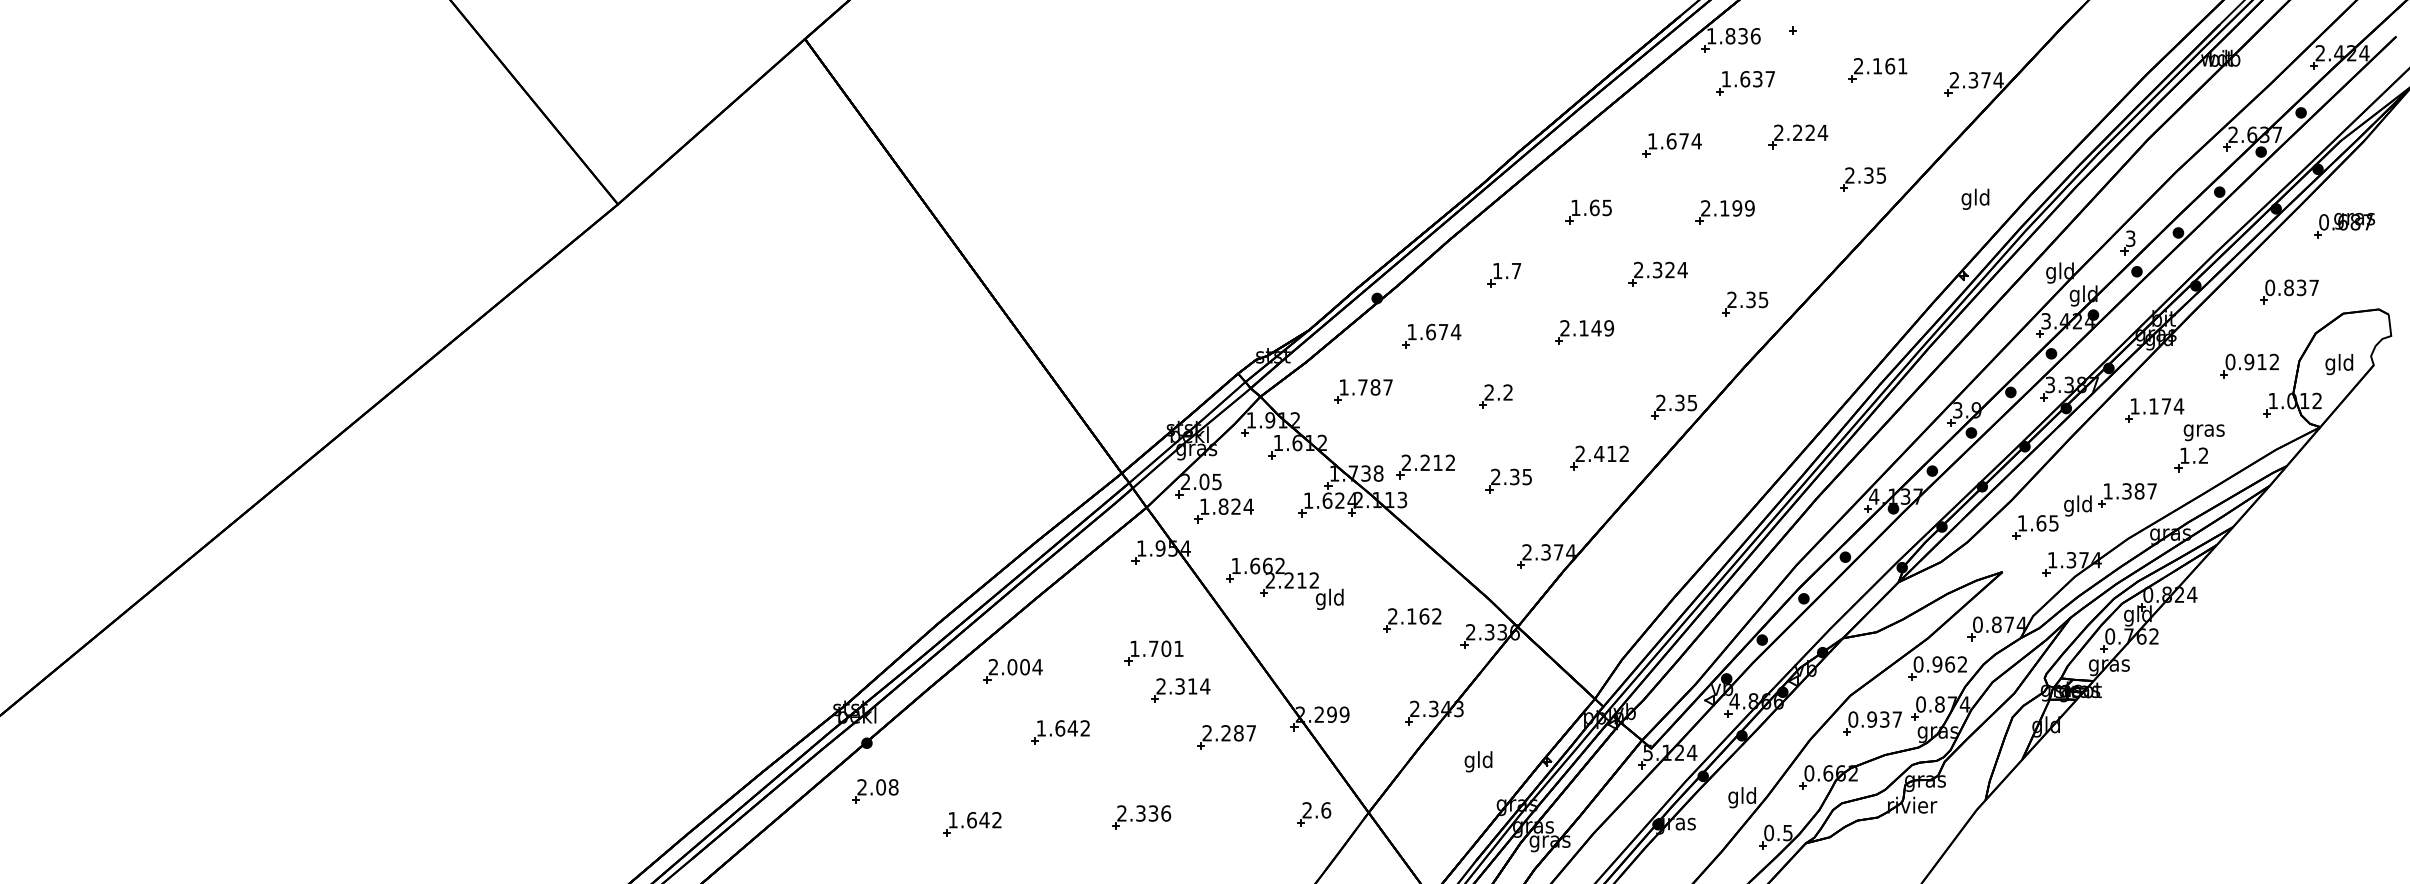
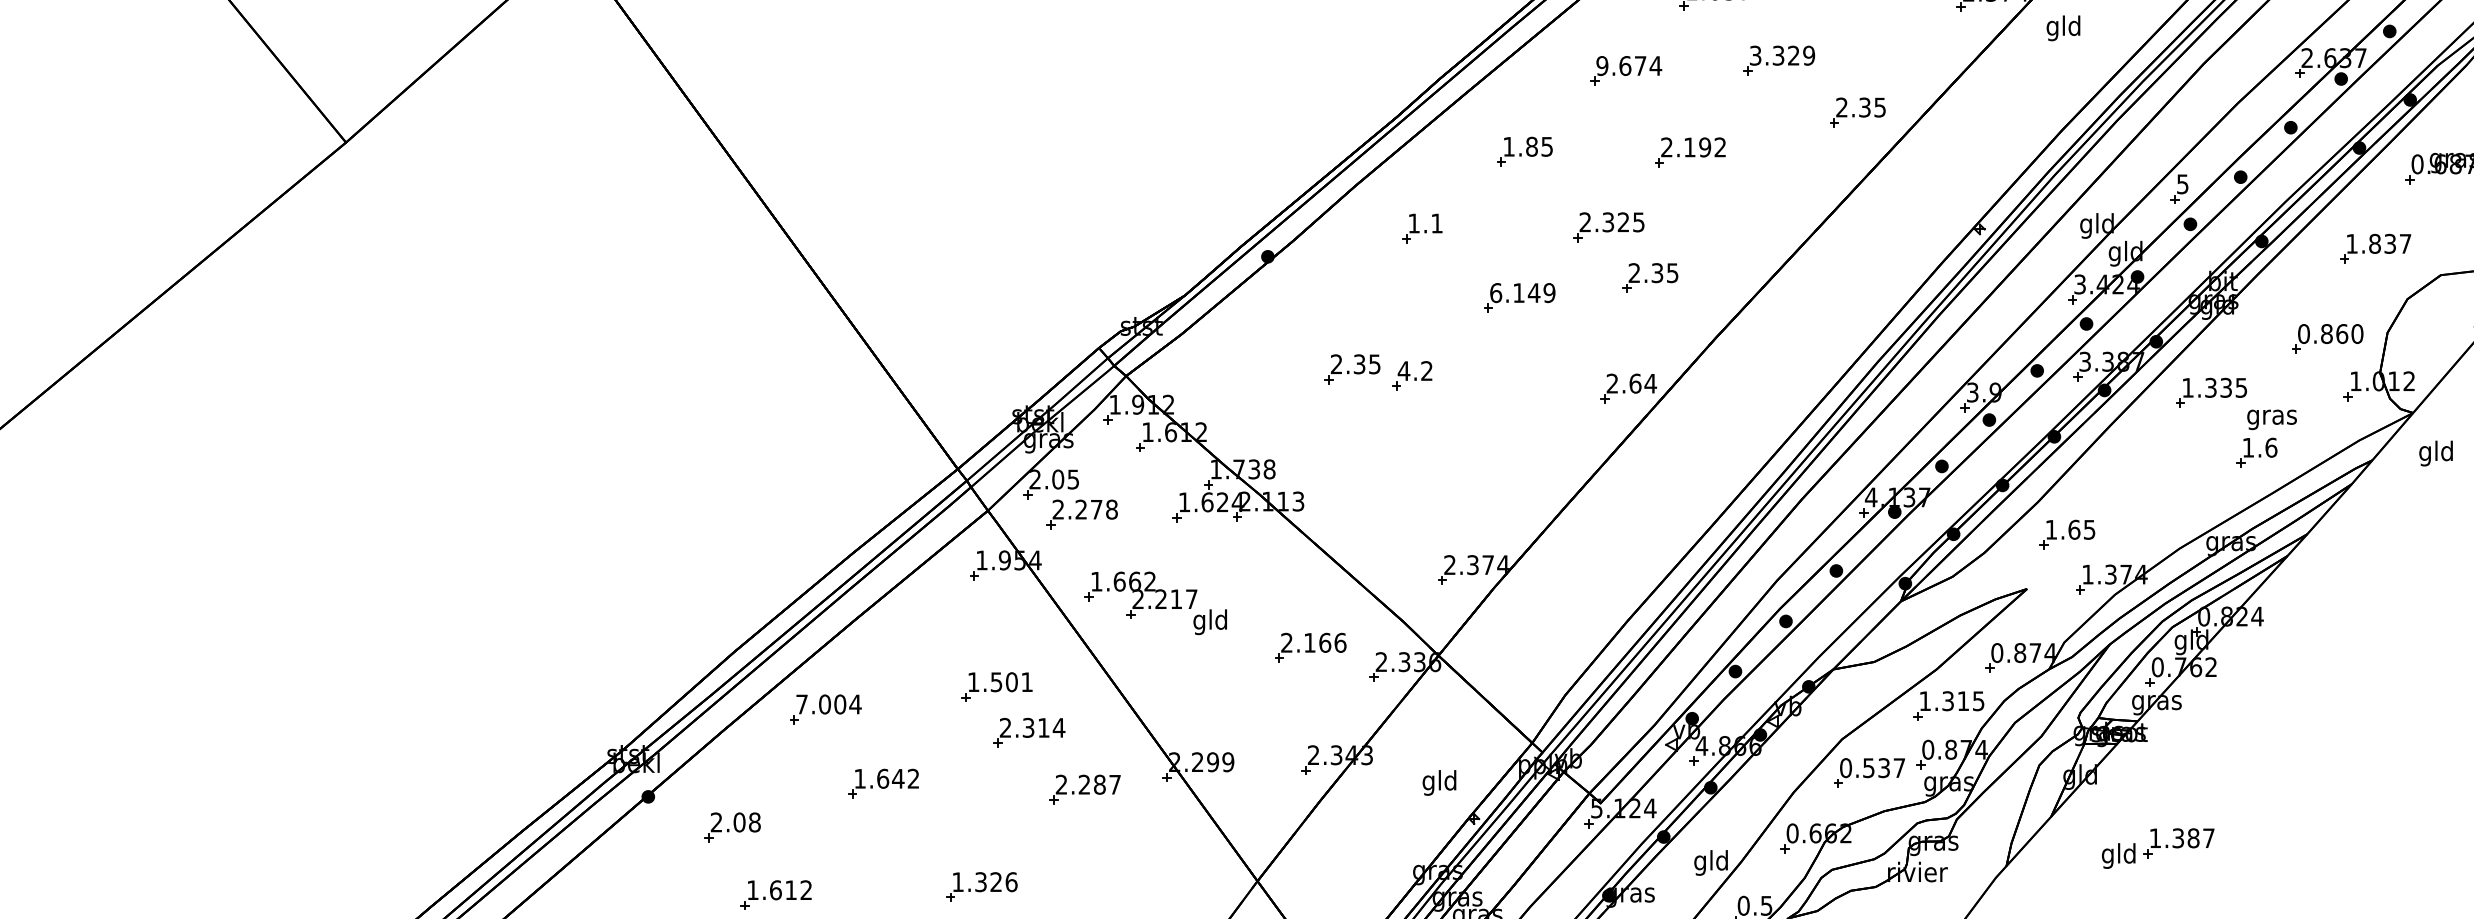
text: (1801, 132) -> (1783, 55), 2.224 -> 3.329
text: (1652, 141) -> (1602, 66), 1.674 -> 9.674
text: (1975, 198) -> (2063, 27), moved
text: (1594, 207) -> (1531, 146), 1.65 -> 1.85
text: (1749, 208) -> (1719, 147), 2.199 -> 2.192
text: (2130, 237) -> (2182, 182), 3 -> 5
text: (1516, 270) -> (1437, 222), 1.7 -> 1.1
text: (1682, 270) -> (1638, 222), 2.324 -> 2.325
text: (2270, 287) -> (2352, 243), 0.837 -> 1.837
part: (1745, 303) -> (1650, 277), moved
text: (1565, 328) -> (1496, 293), 2.149 -> 6.149
part: (1431, 335) -> (1333, 301), removed
text: (2261, 361) -> (2341, 333), 0.912 -> 0.860
text: (2339, 364) -> (2436, 453), moved
part: (1363, 391) -> (1251, 369), removed
text: (1489, 392) -> (1404, 370), 2.2 -> 4.2
text: (1686, 402) -> (1643, 383), 2.35 -> 2.64
text: (2166, 406) -> (2226, 387), 1.174 -> 1.335
text: (2203, 455) -> (2271, 447), 1.2 -> 1.6
part: (1599, 457) -> (1537, 449), removed
part: (1425, 466) -> (1326, 460), removed
part: (1508, 480) -> (1352, 368), moved
part: (2110, 499) -> (2158, 848), moved
text: (1226, 506) -> (1084, 509), 1.824 -> 2.278
text: (1314, 580) -> (1191, 599), 2.212 -> 2.217
text: (1436, 616) -> (1339, 642), 2.162 -> 2.166
text: (1153, 648) -> (996, 681), 1.701 -> 1.501
text: (1940, 664) -> (1951, 701), 0.962 -> 1.315
text: (993, 667) -> (801, 704), 2.004 -> 7.004
text: (1872, 719) -> (1869, 768), 0.937 -> 0.537
text: (1478, 761) -> (1439, 782), moved
part: (875, 791) -> (732, 827), moved
text: (1137, 813) -> (976, 882), 2.336 -> 1.326
part: (1314, 814) -> (1191, 883), removed
text: (984, 820) -> (791, 890), 1.642 -> 1.612

